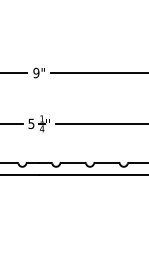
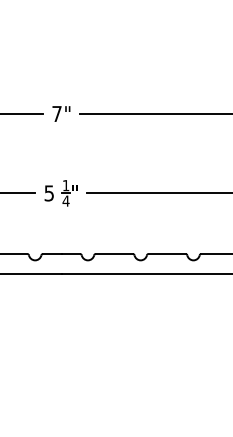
text: (36, 72) -> (57, 113), 9" -> 7"

